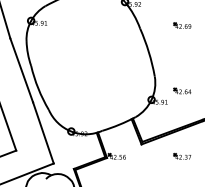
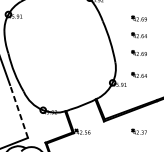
part: (182, 44) -> (139, 34), added
part: (182, 65) -> (139, 53), added
line: (43, 132) -> (19, 111), solid -> dashed

